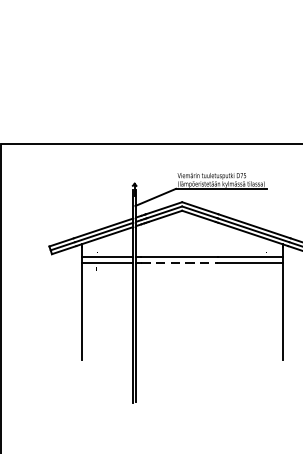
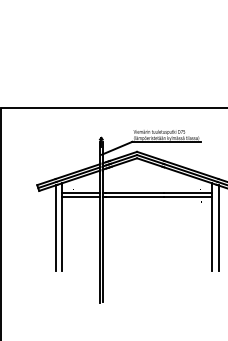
line: (180, 262) -> (135, 197), dashed -> solid
line: (73, 302) -> (55, 227), added
line: (290, 302) -> (218, 227), added

